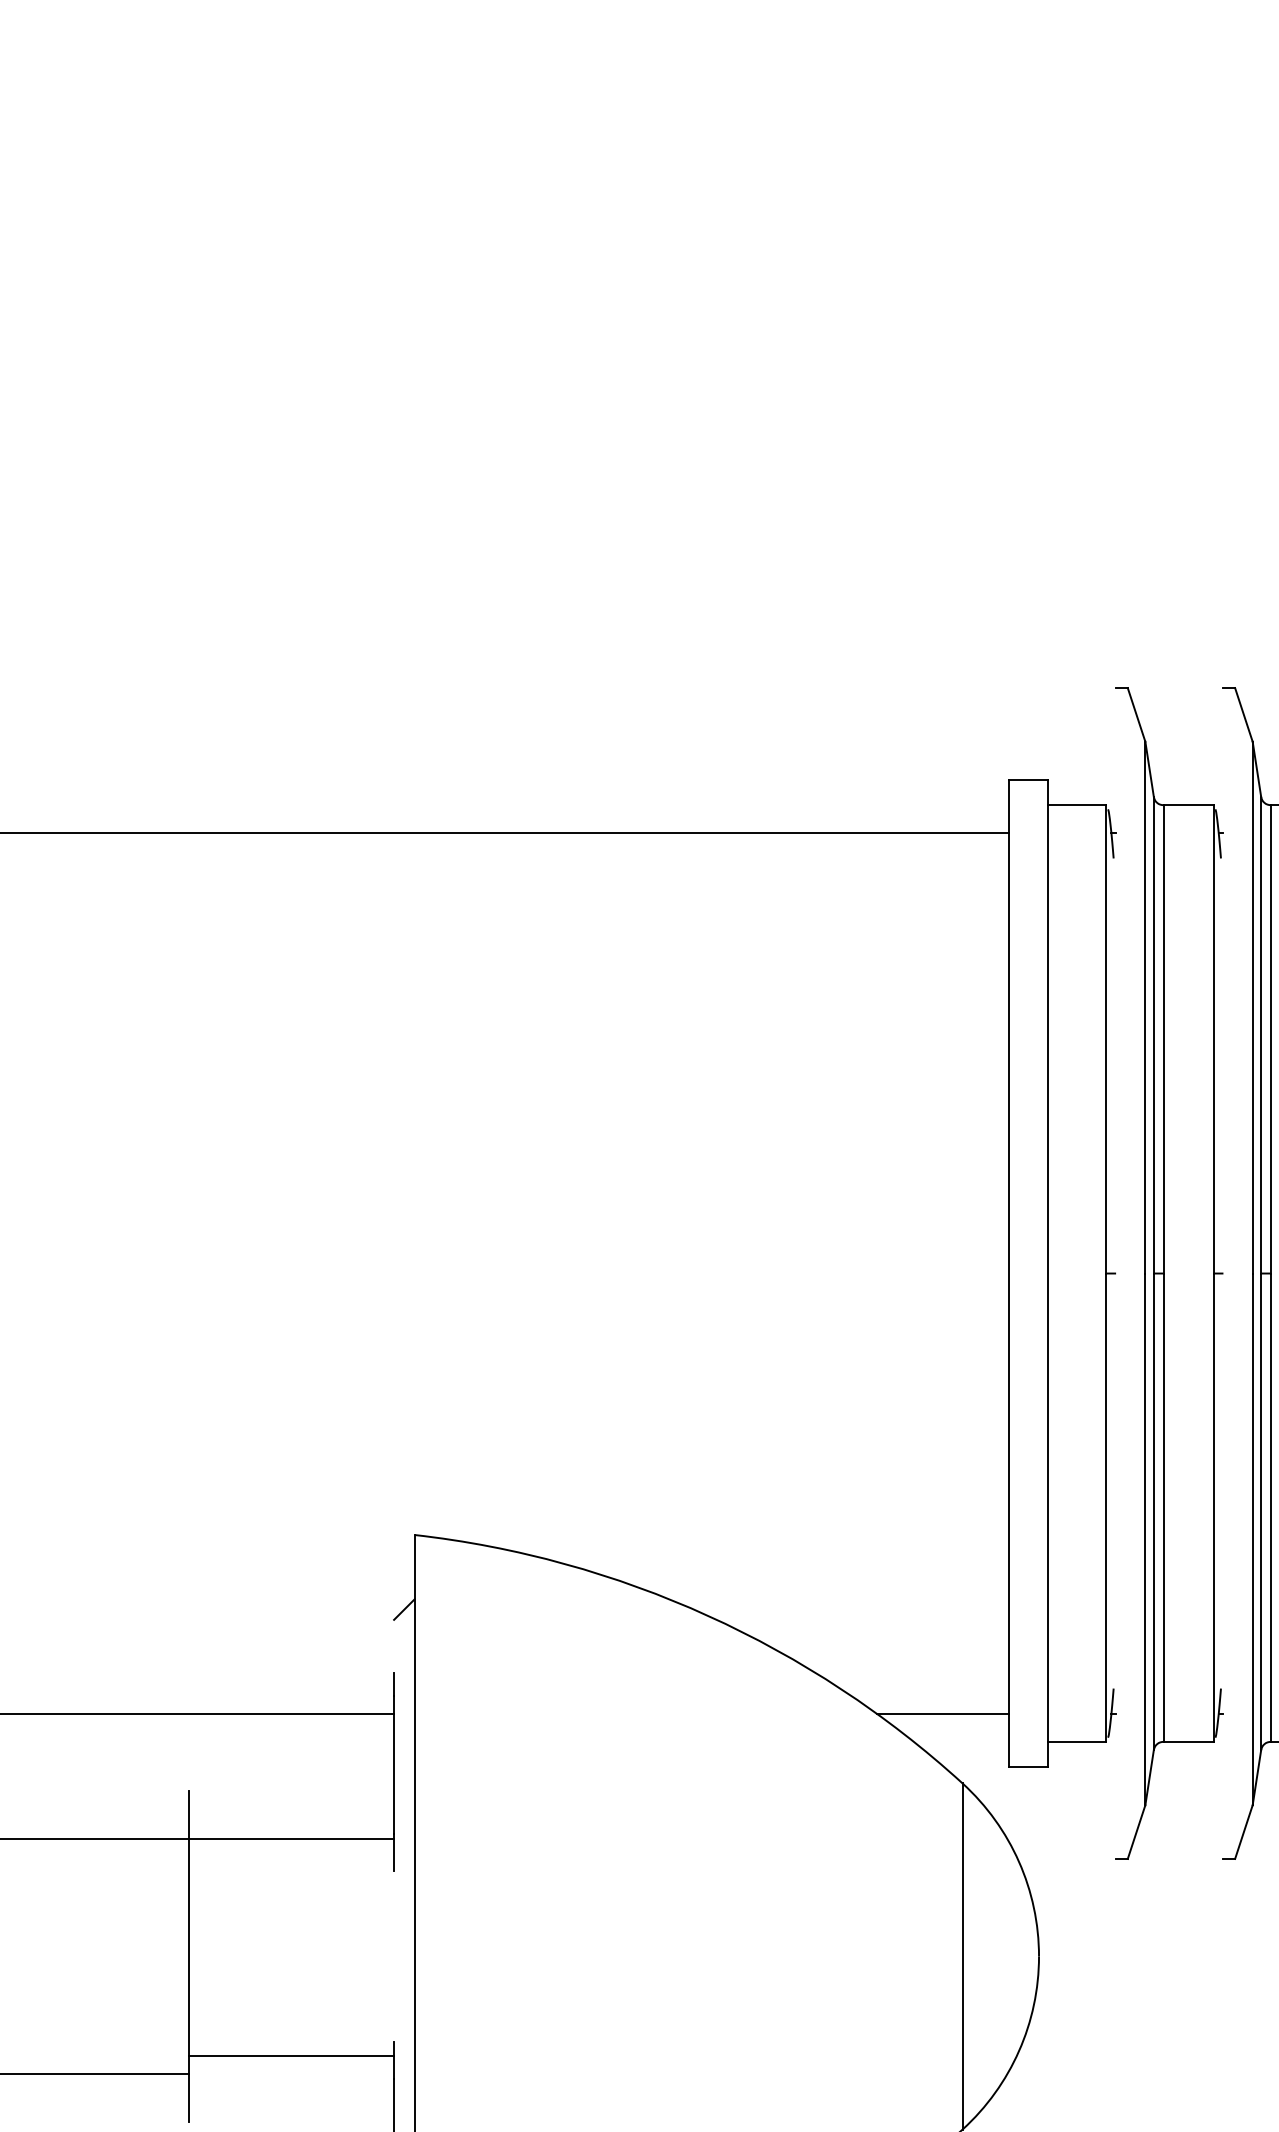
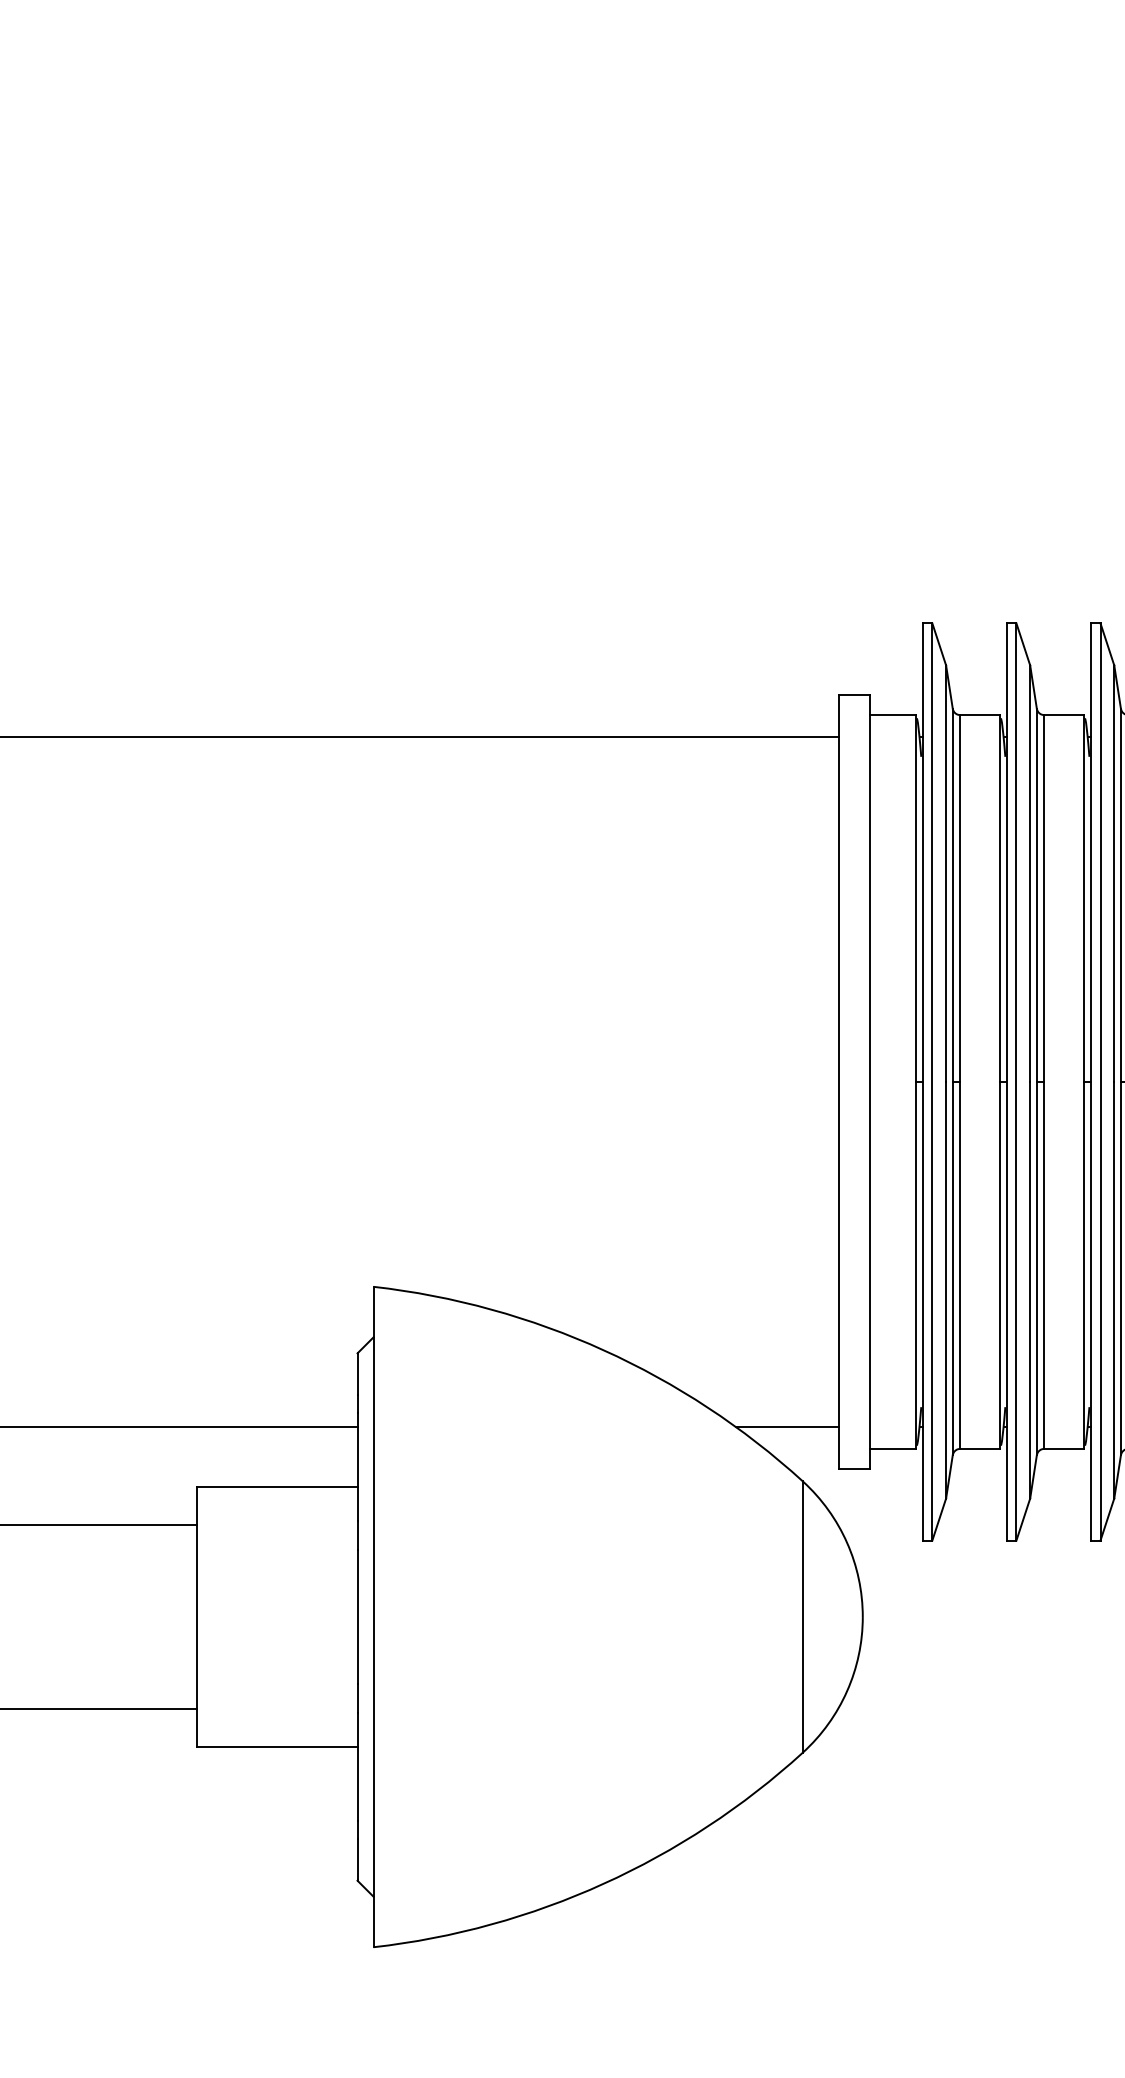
line: (1116, 1272) -> (923, 1081), added
line: (1127, 1272) -> (932, 1081), added
line: (1223, 1272) -> (1007, 1081), added
line: (1235, 1272) -> (1016, 1081), added
line: (394, 1646) -> (357, 1374), added
line: (291, 1839) -> (277, 1487), moved
line: (394, 1955) -> (357, 1616), added
line: (291, 2055) -> (277, 1746), moved

